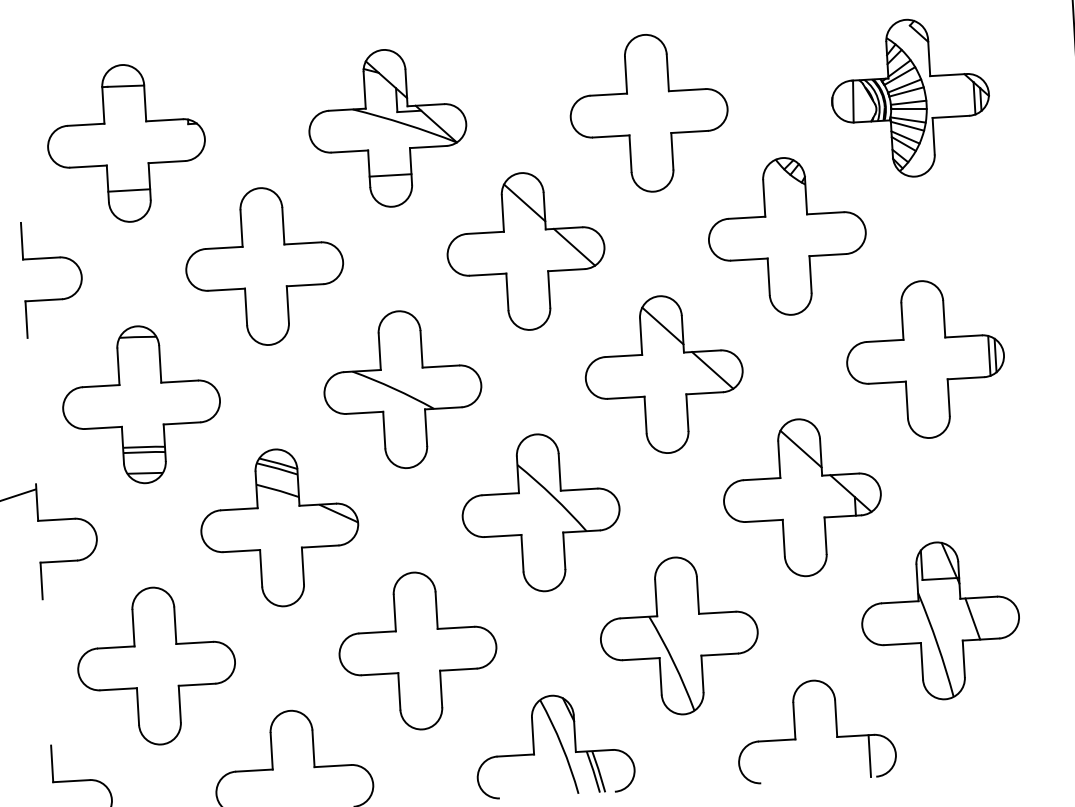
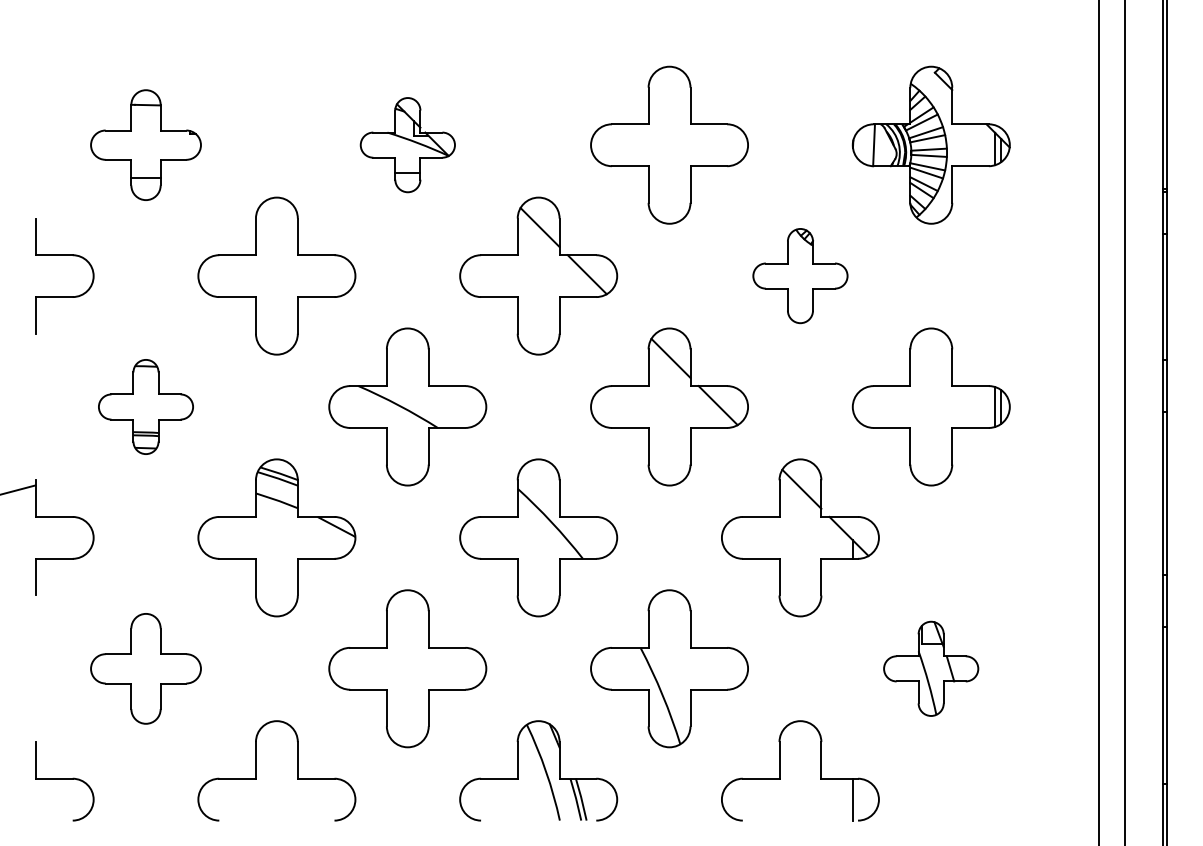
part: (387, 127) -> (407, 144), size x0.6
part: (125, 142) -> (145, 144), size x0.7
part: (787, 235) -> (800, 275), size x0.6
part: (141, 404) -> (145, 406), size x0.6
part: (939, 620) -> (930, 668), size x0.6
part: (156, 665) -> (145, 668), size x0.7

